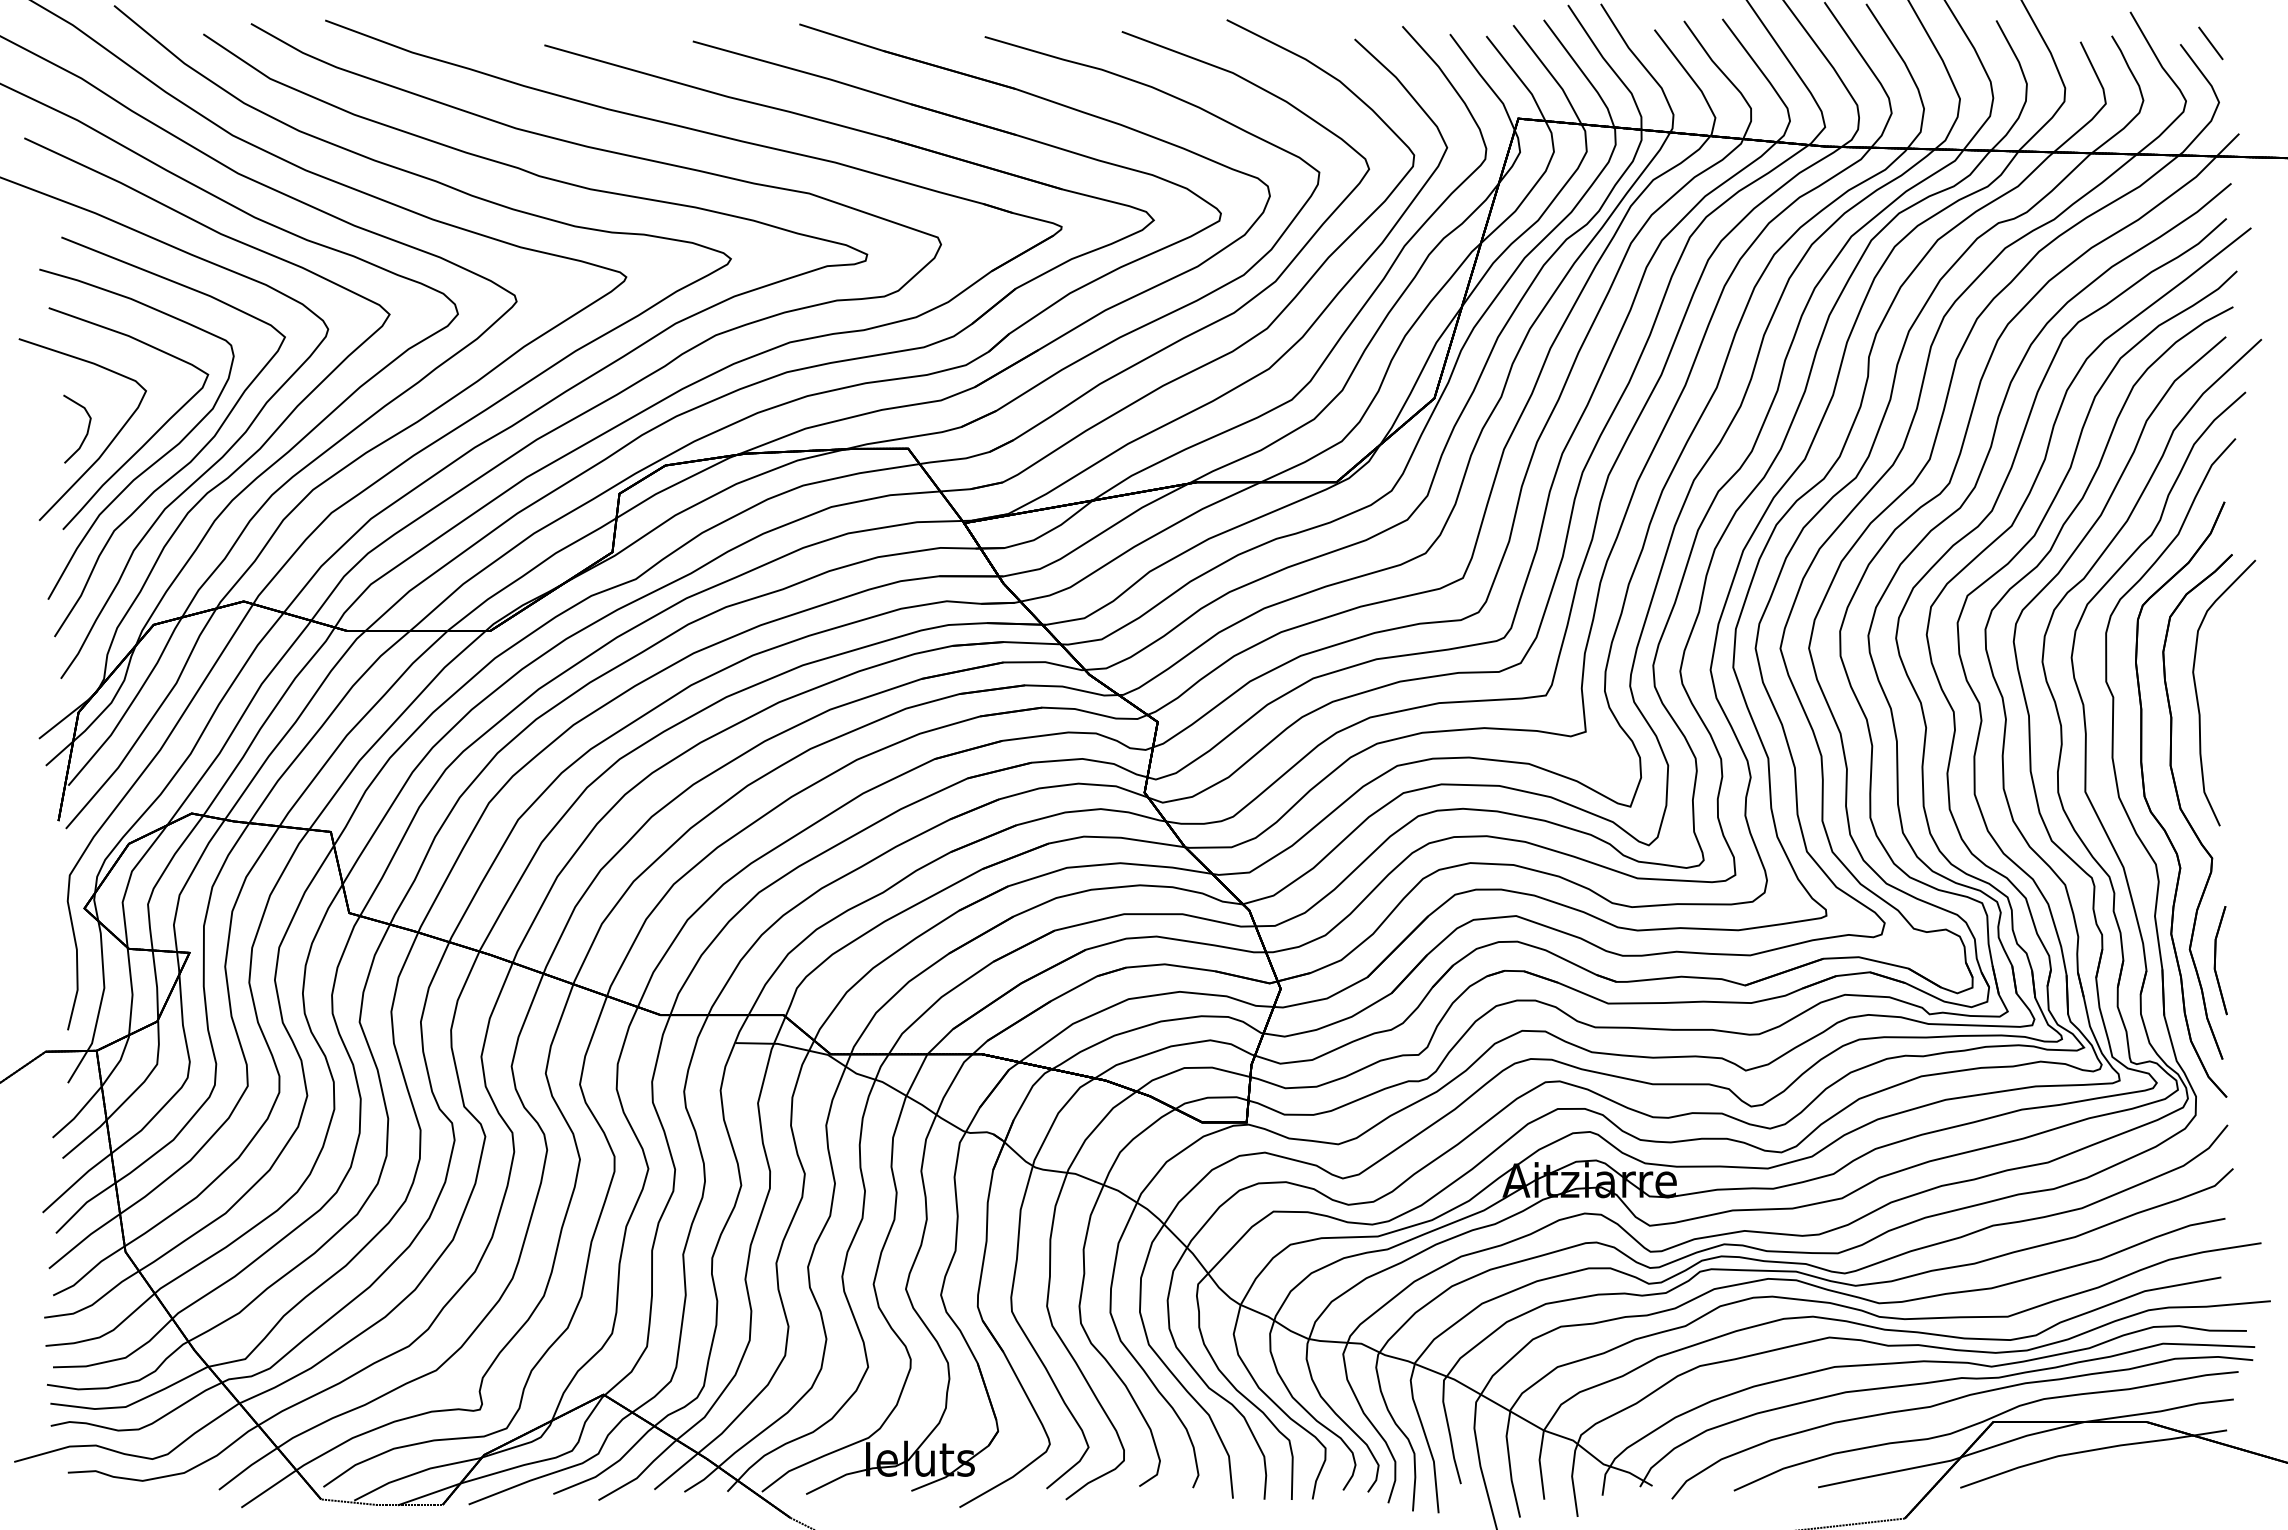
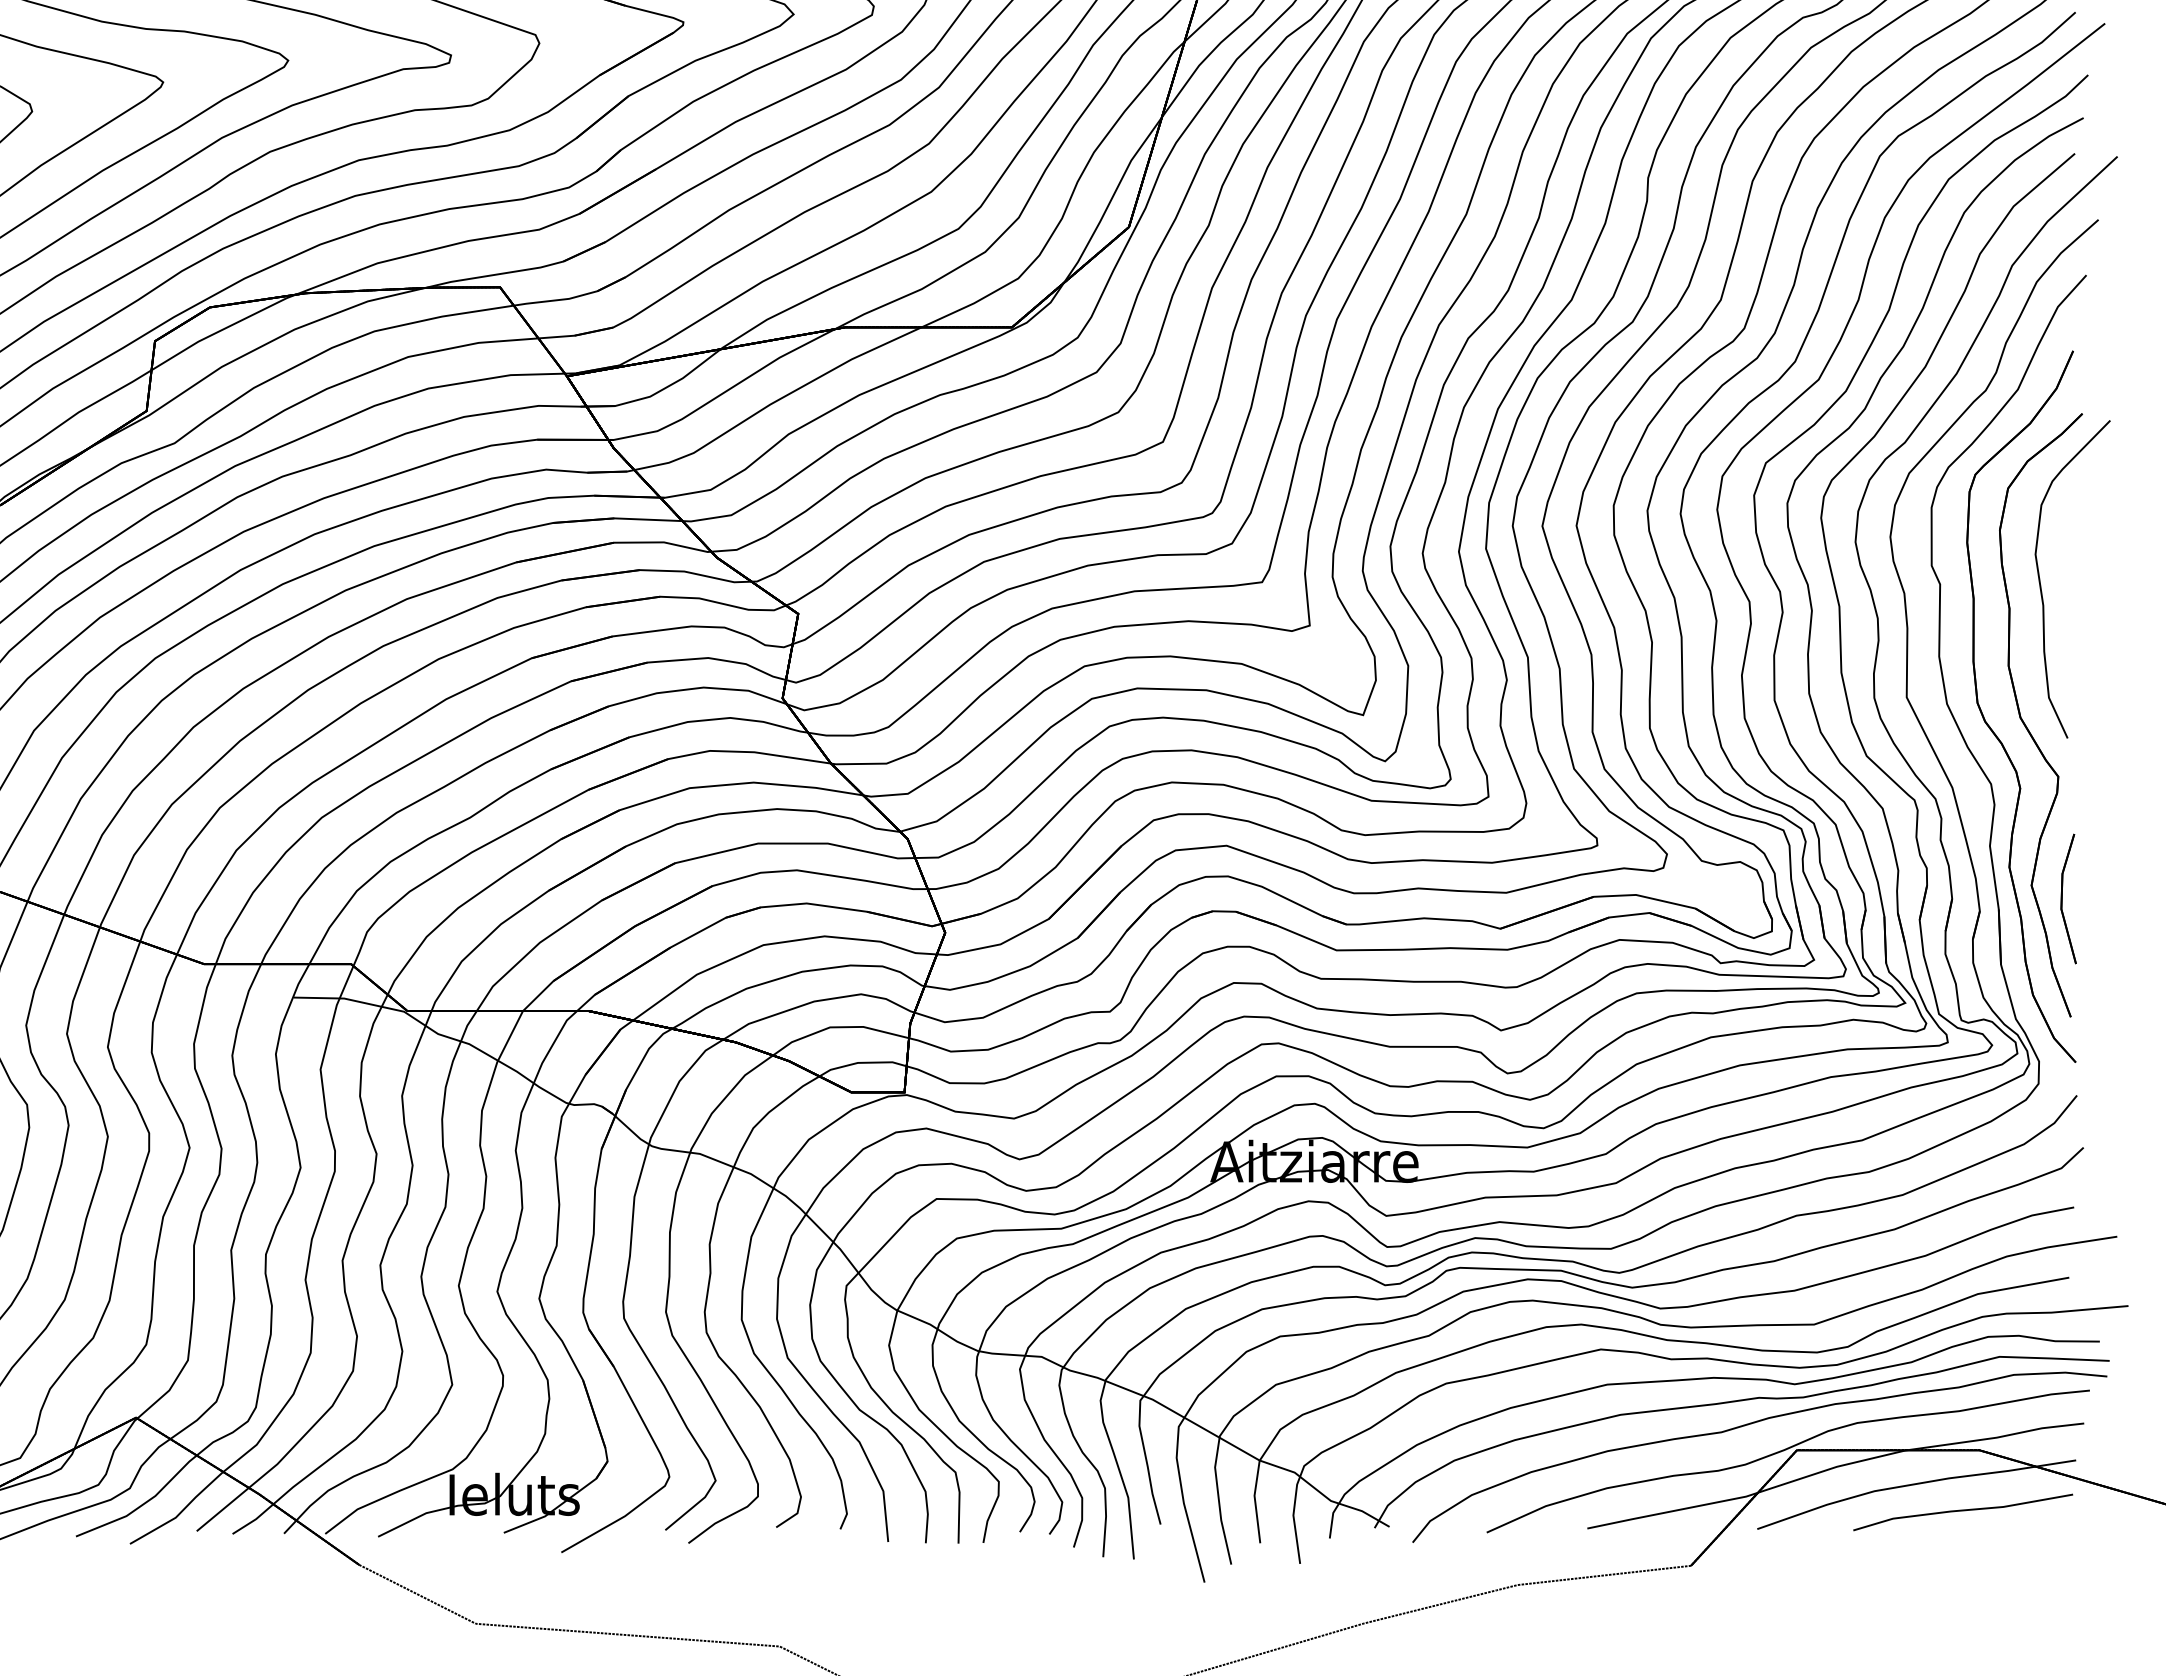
part: (2132, 1473) -> (1963, 1511), added

